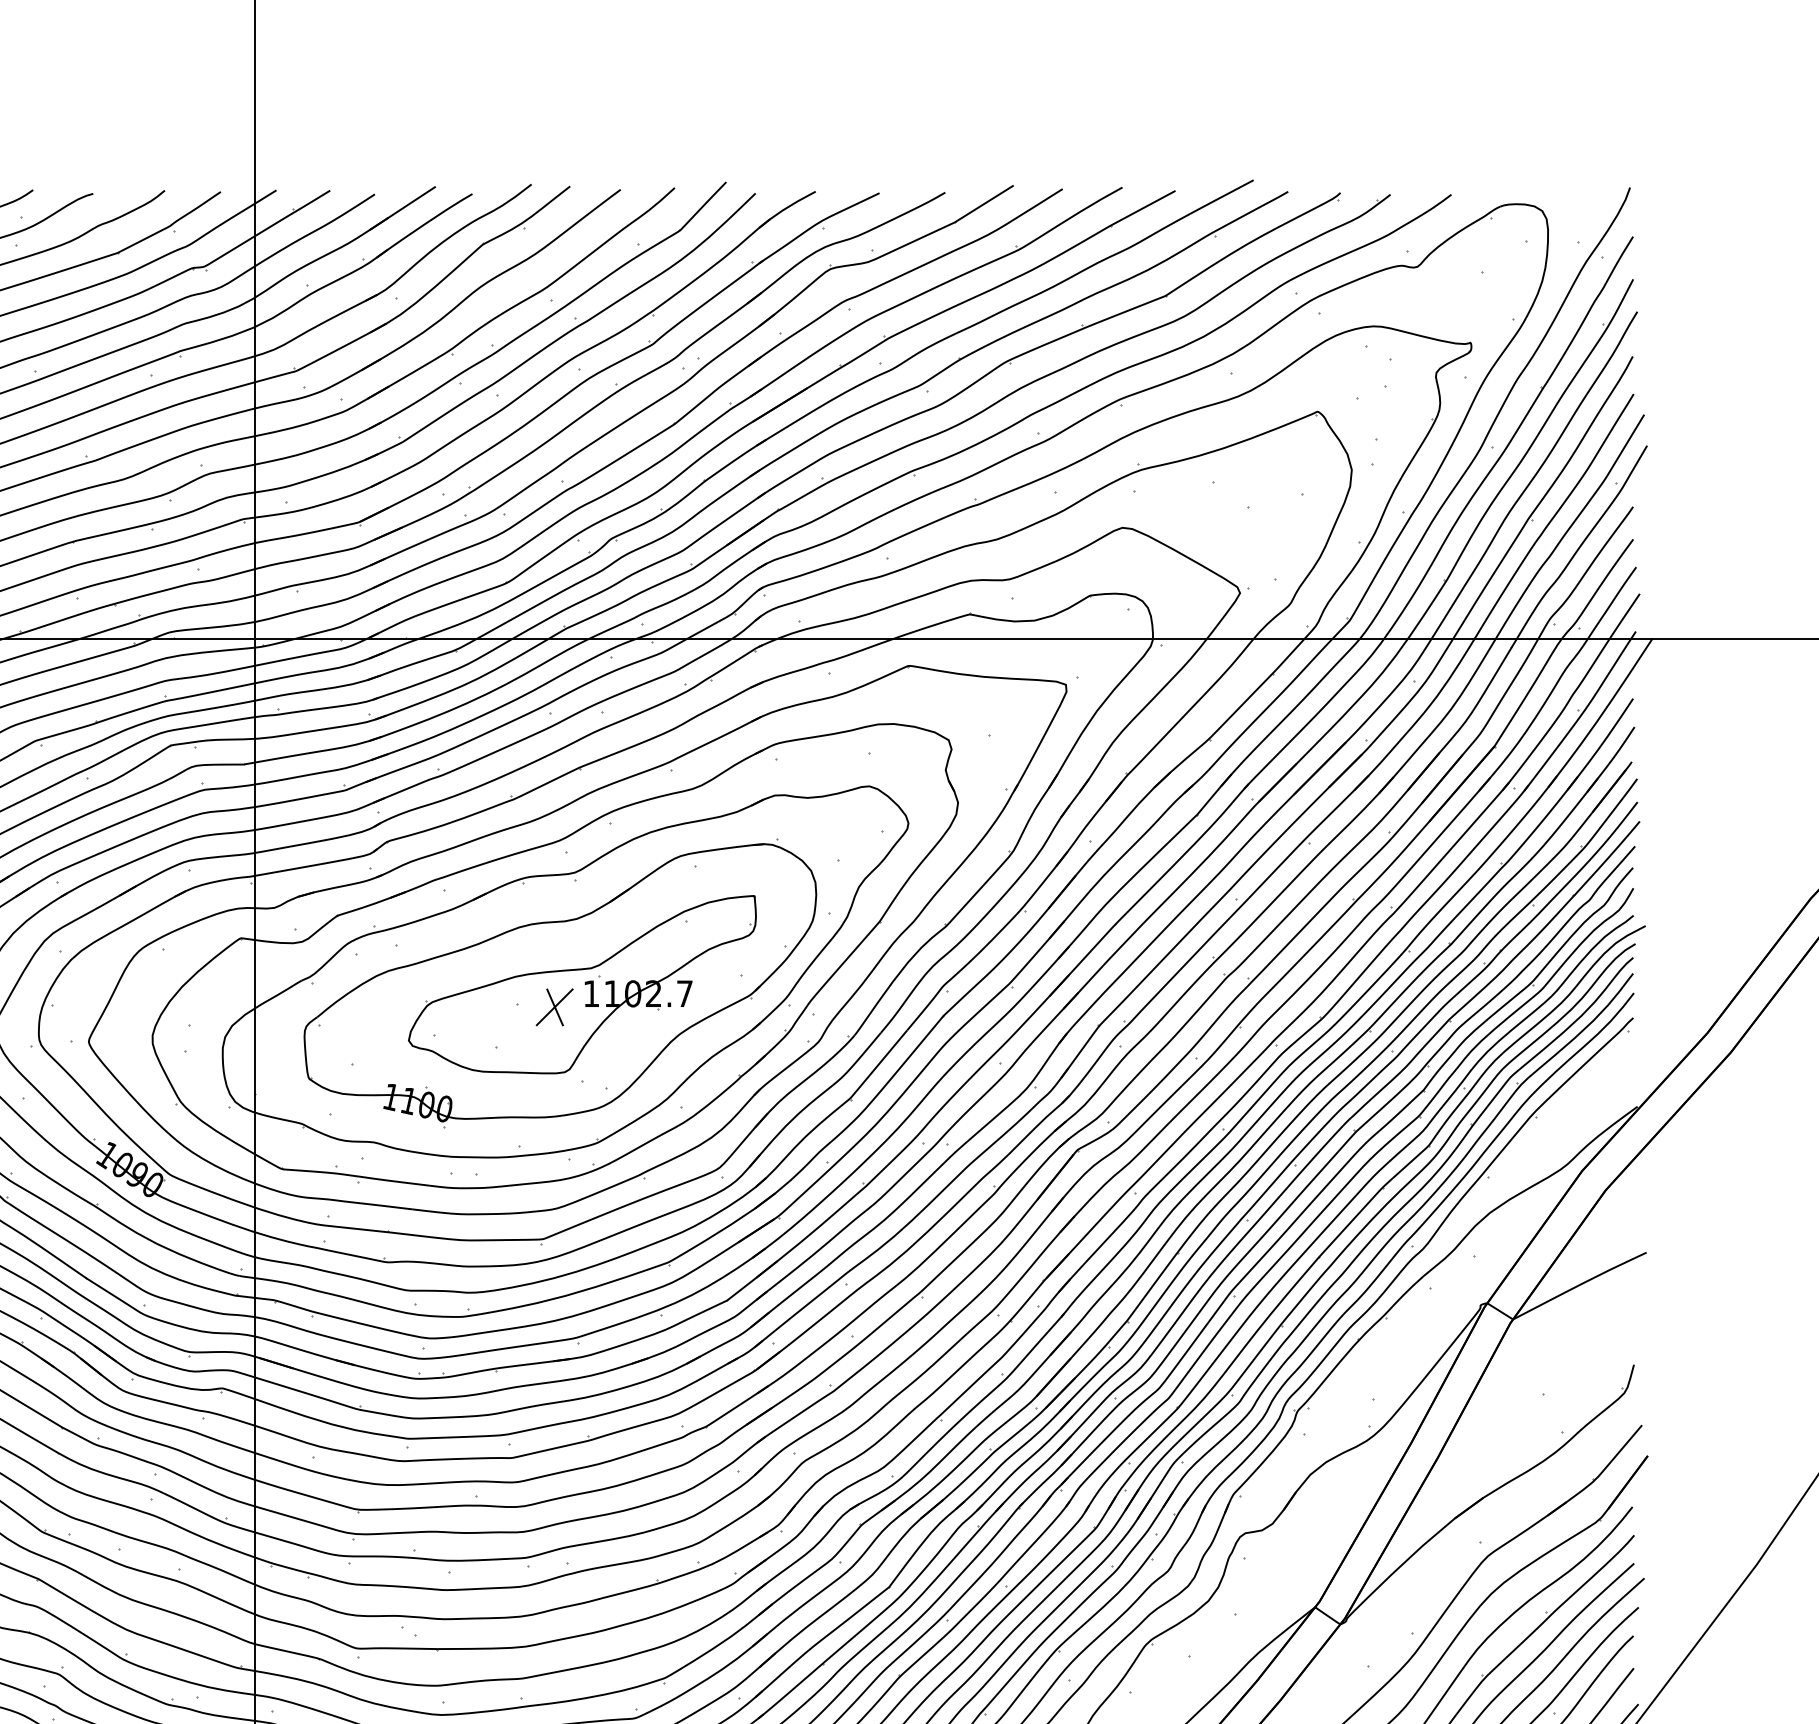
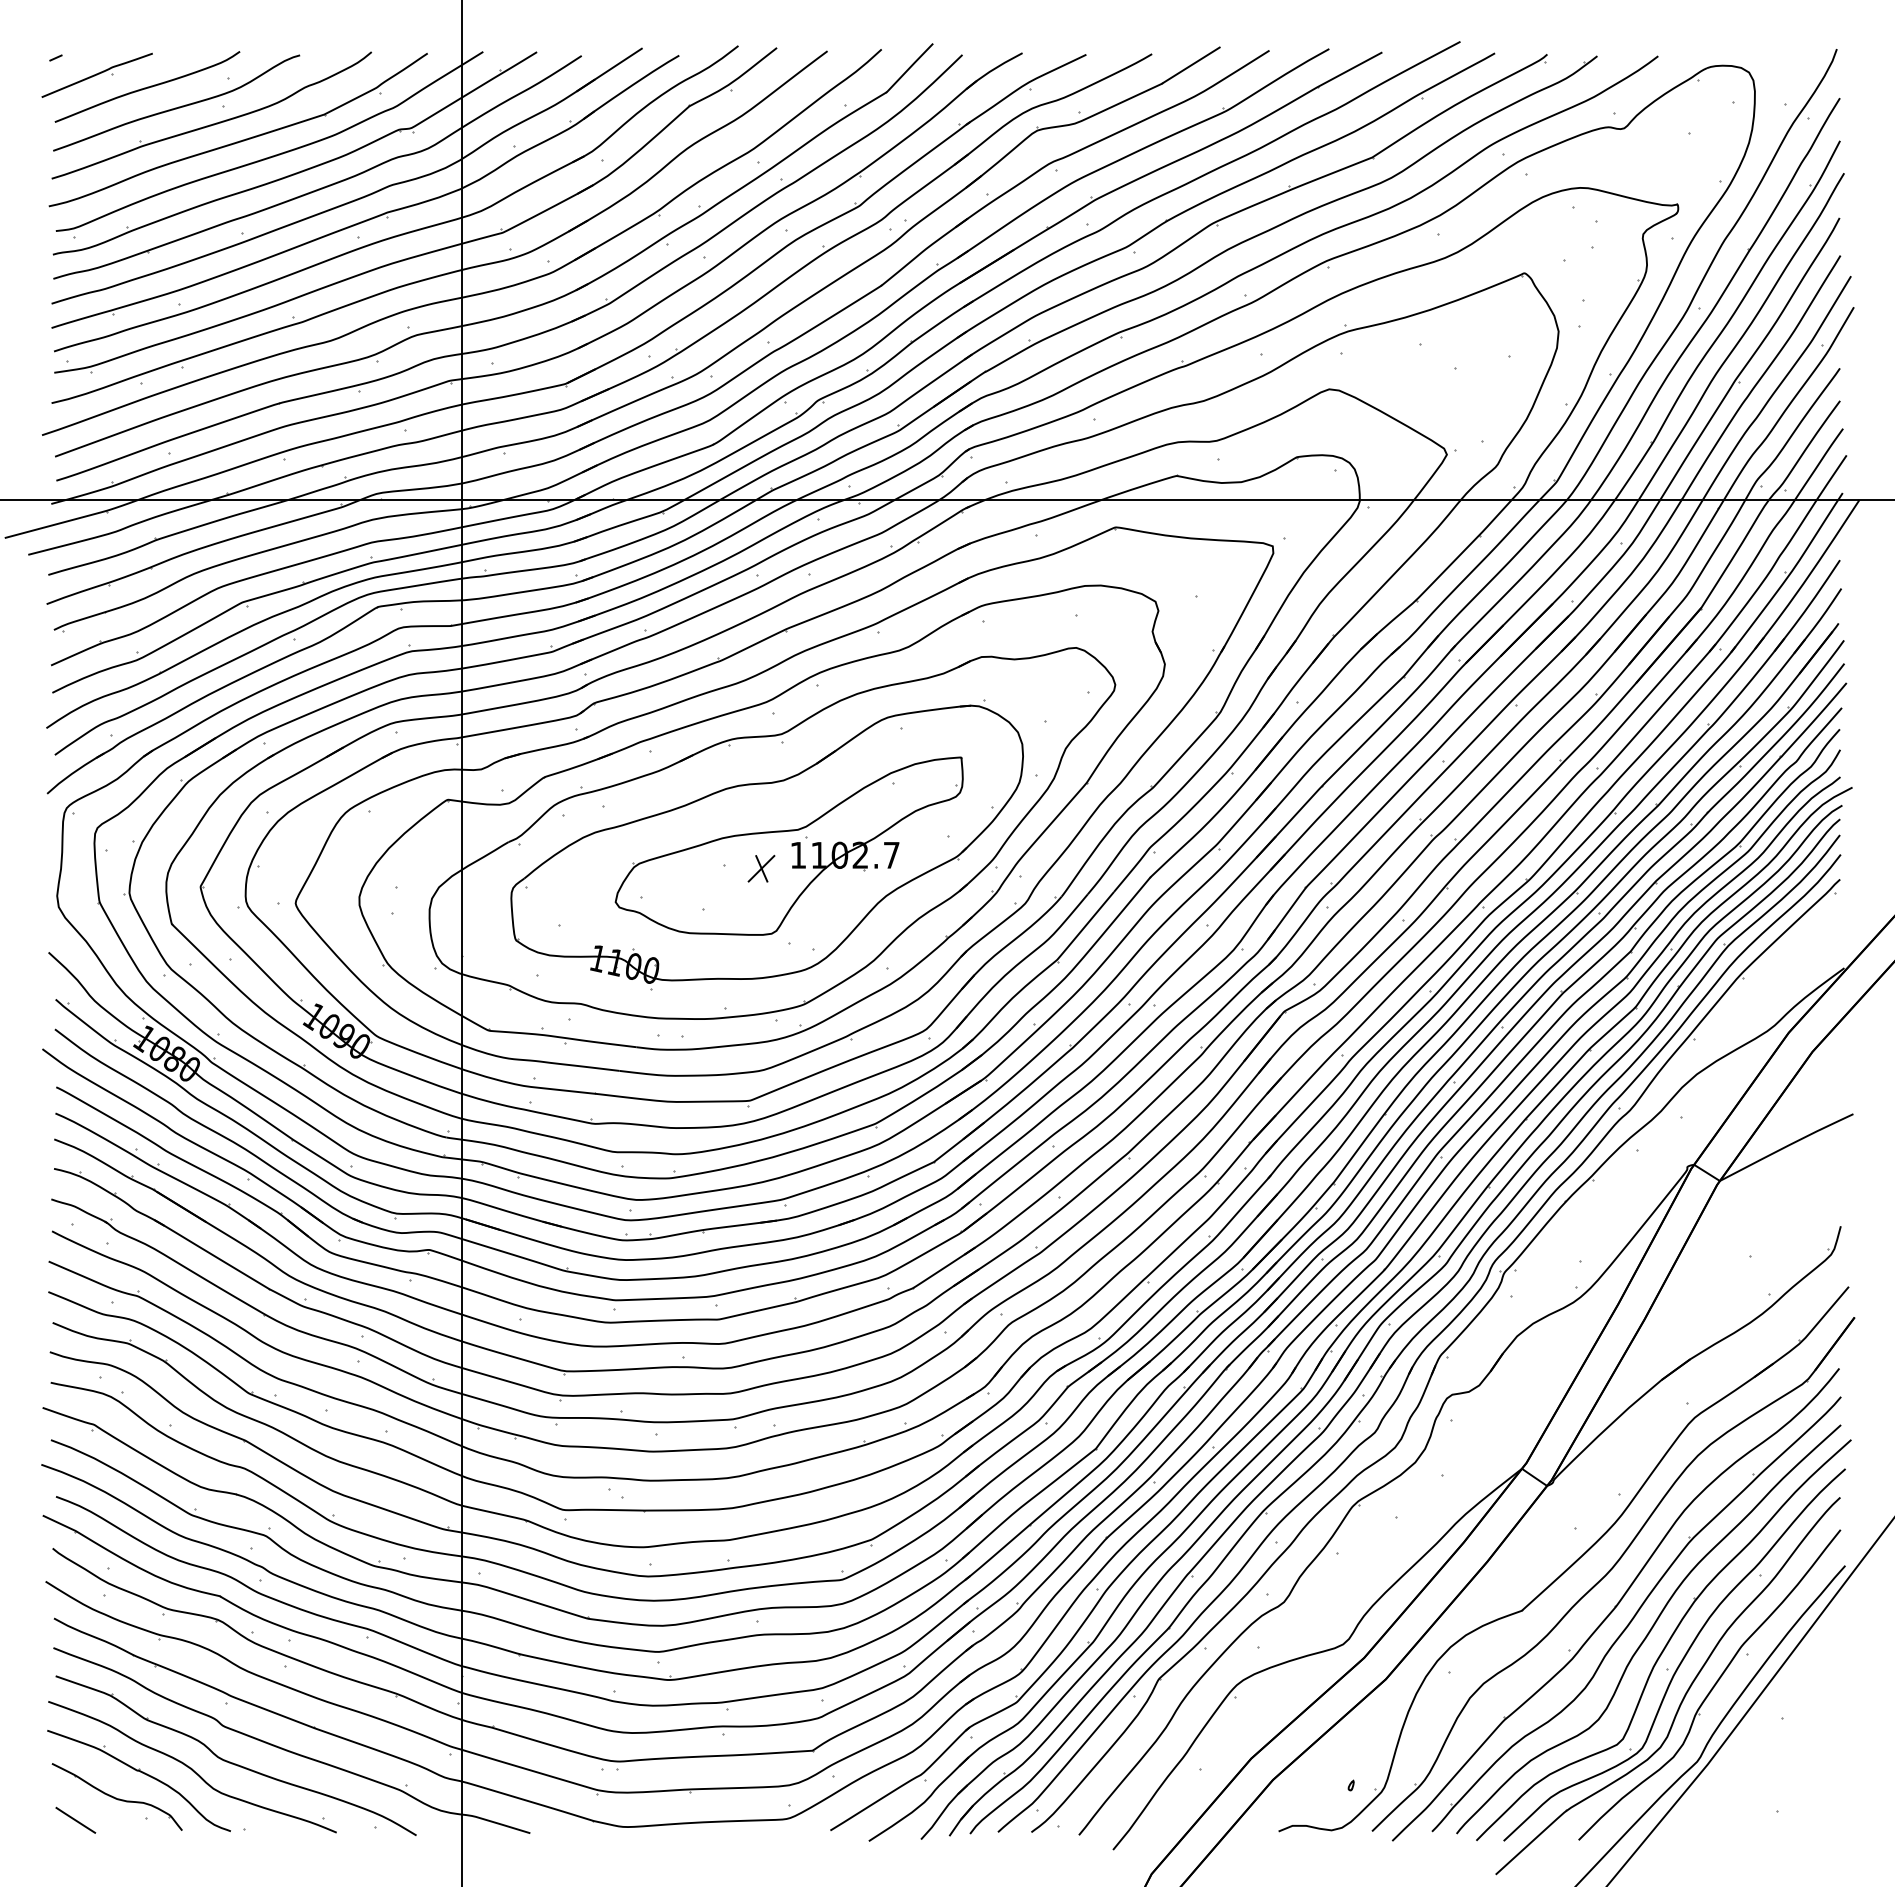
part: (554, 1006) -> (761, 868), size x0.71

